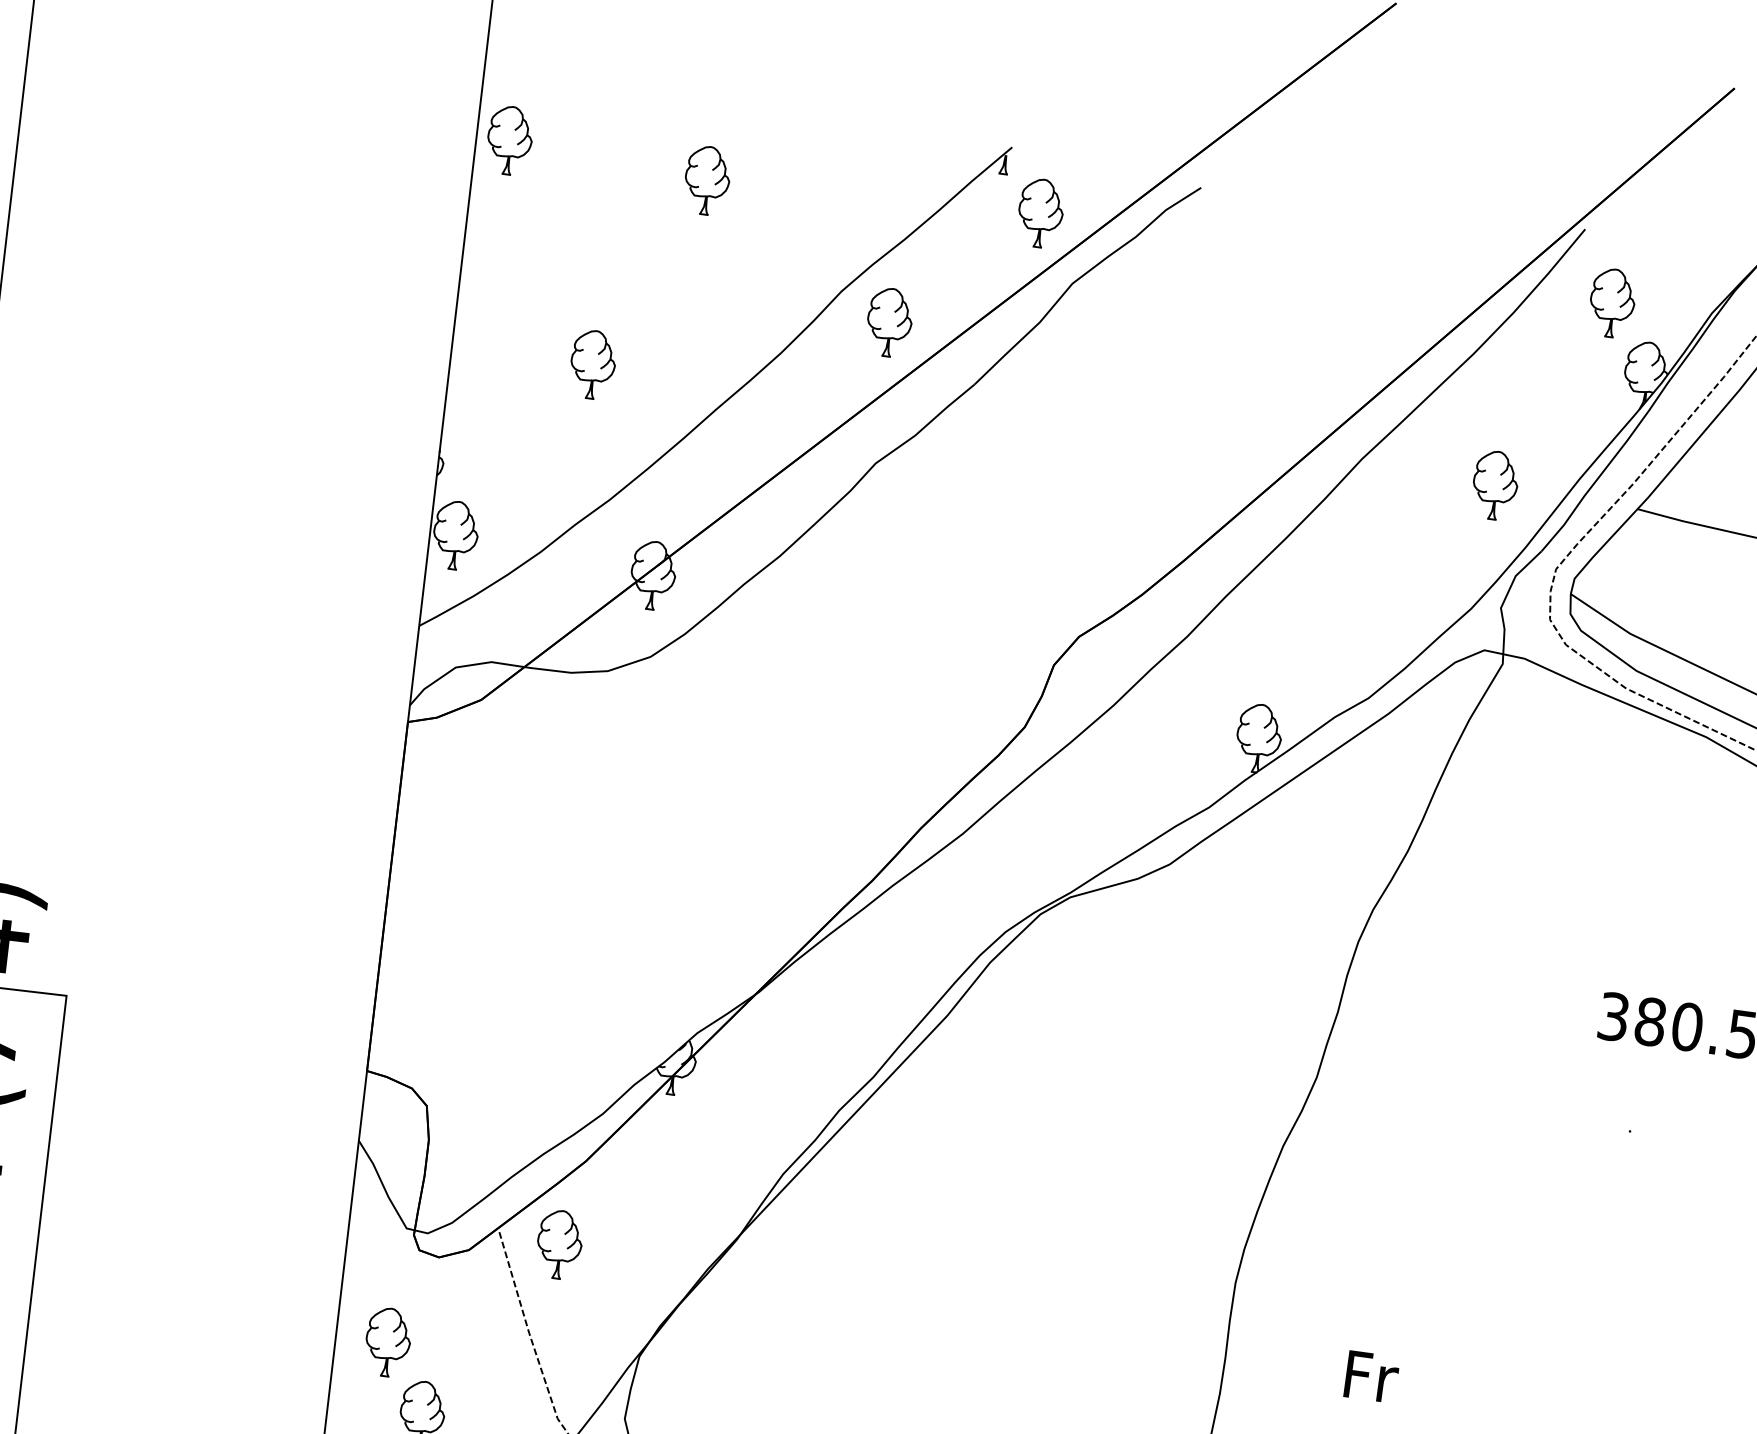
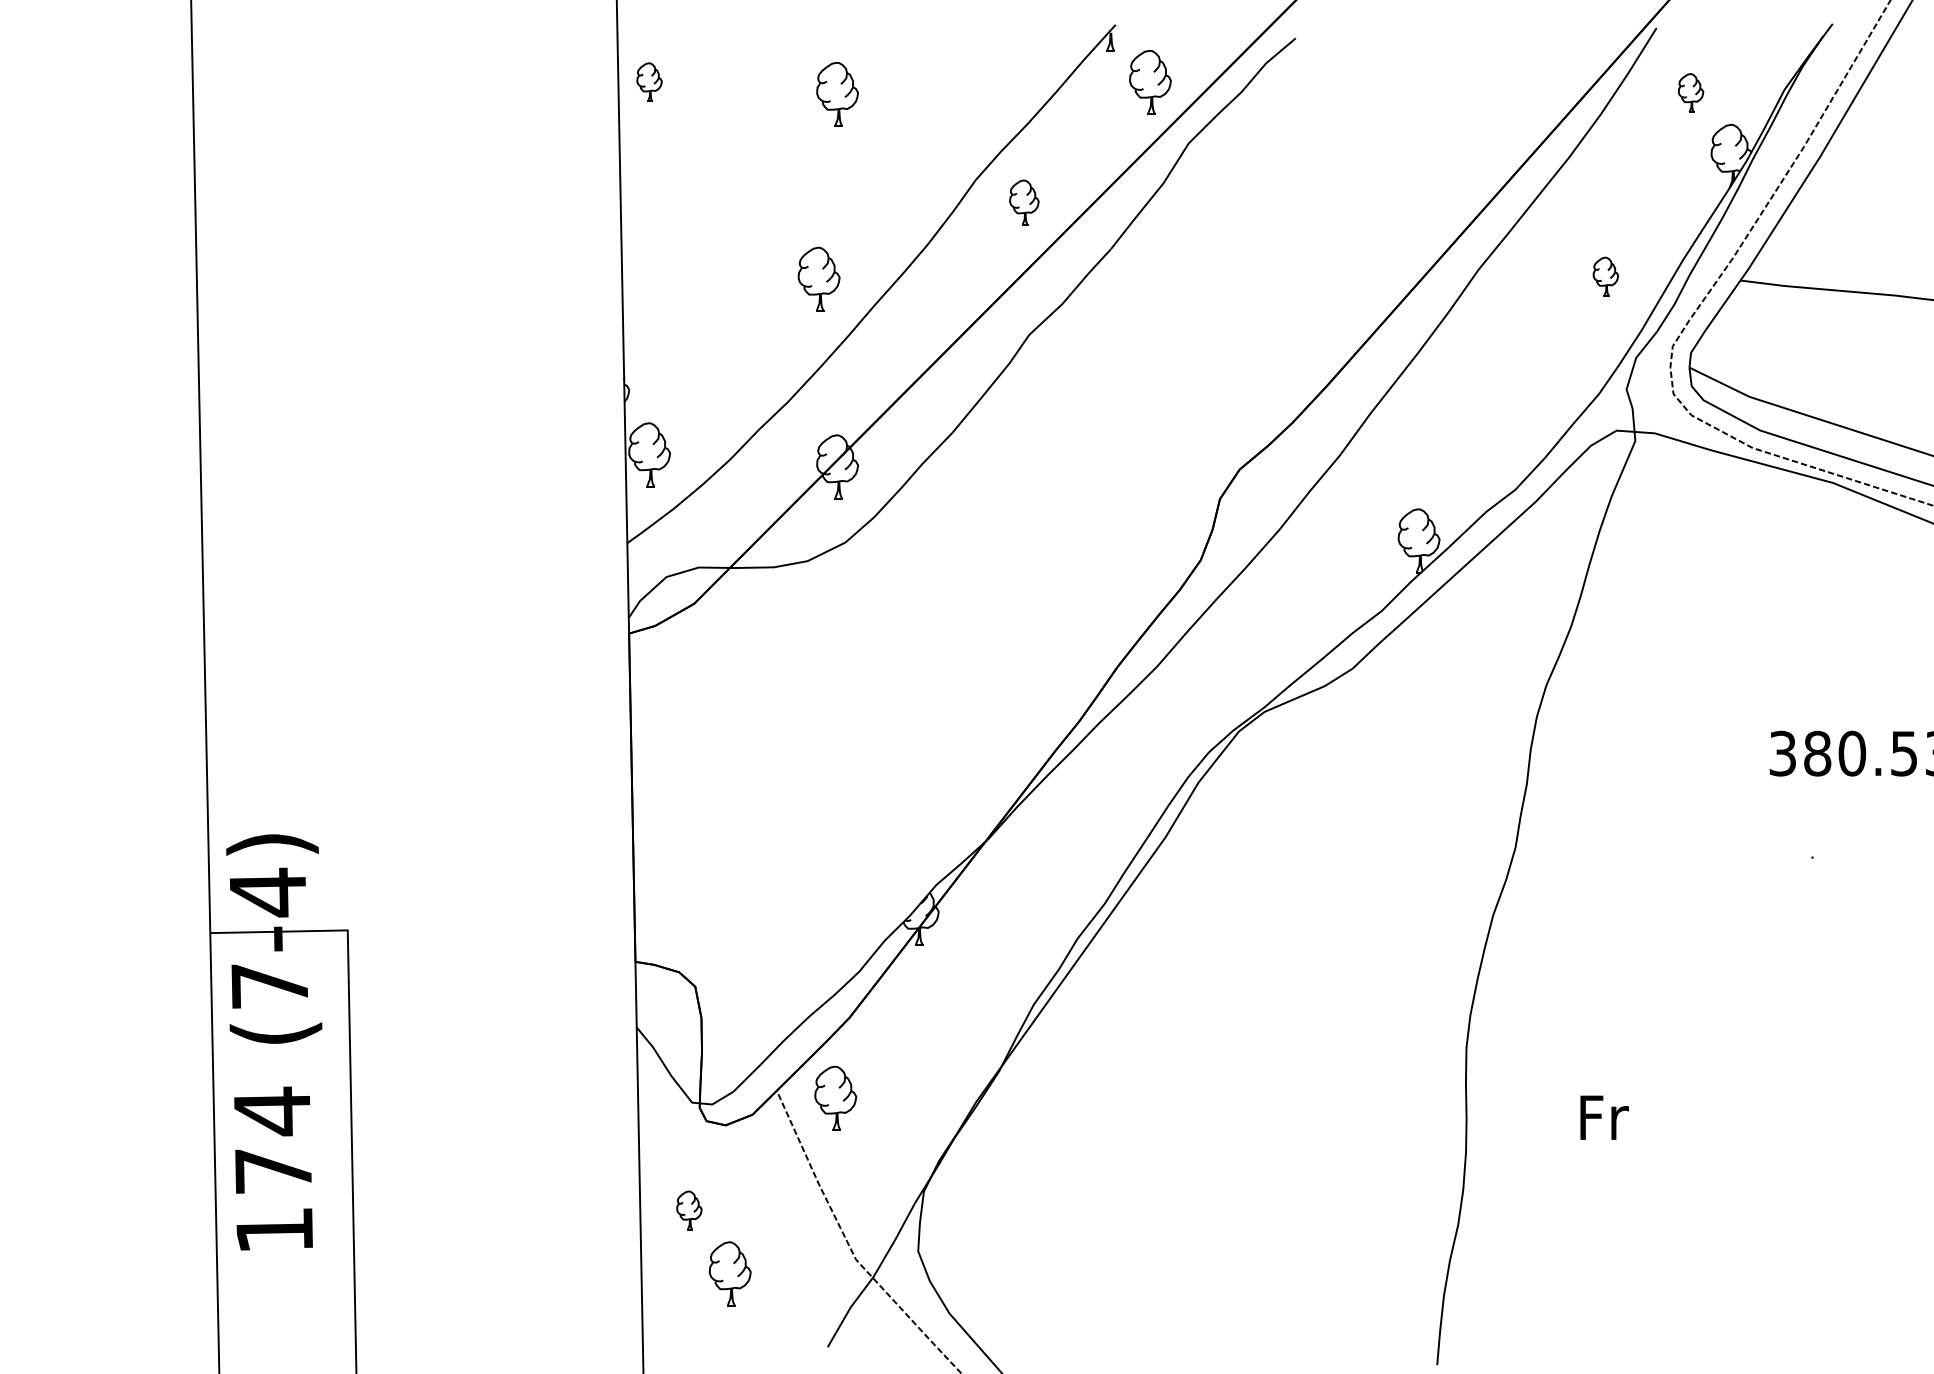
part: (509, 139) -> (649, 81), size x0.6
part: (1611, 302) -> (1690, 92), size x0.6
part: (889, 322) -> (1024, 202), size x0.7
part: (592, 363) -> (818, 278), moved
part: (1495, 485) -> (1605, 276), size x0.6
part: (388, 1342) -> (689, 1210), size x0.6

